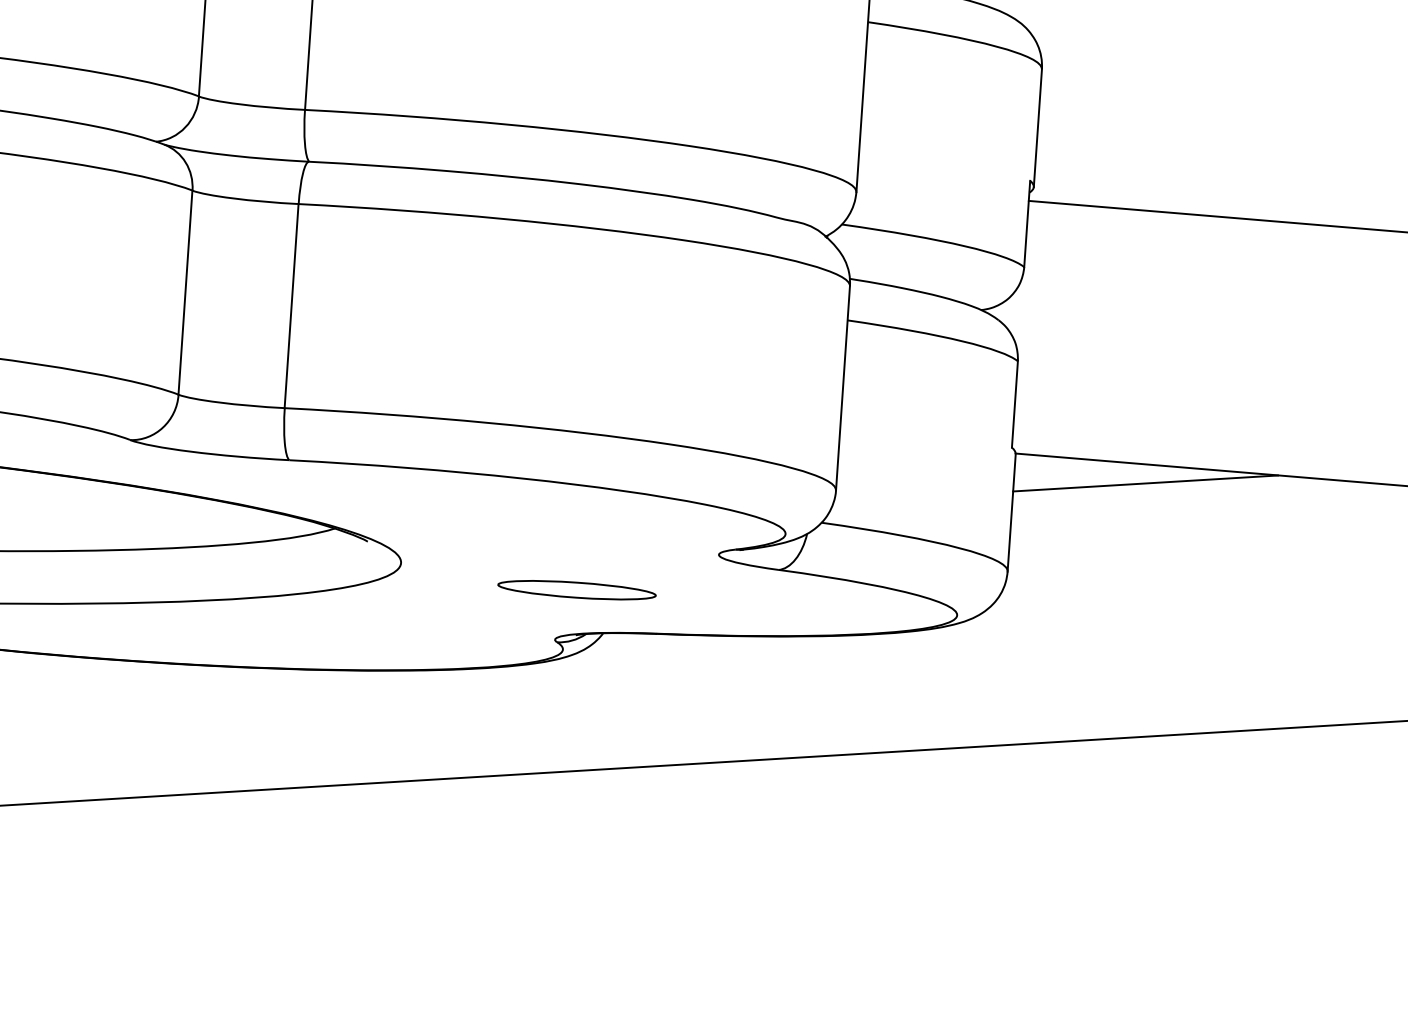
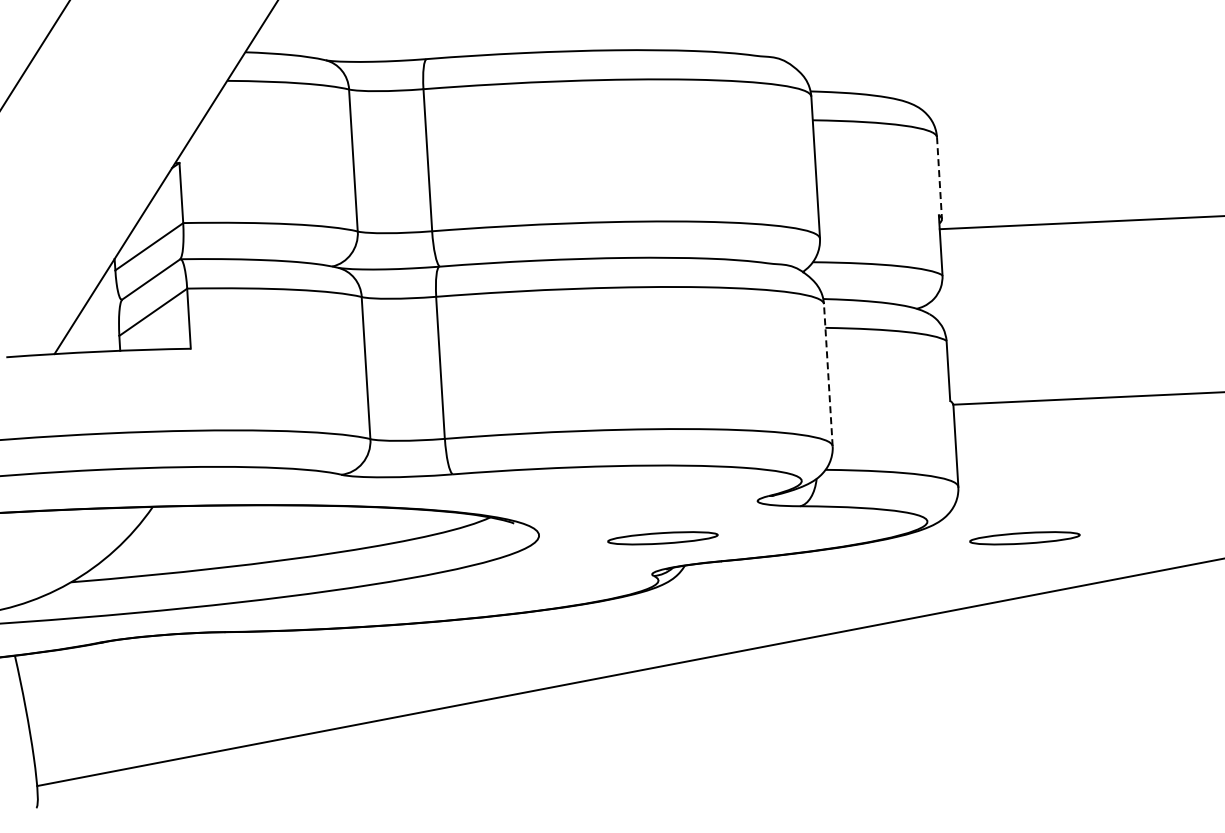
line: (1037, 128) -> (939, 178), solid -> dashed
line: (843, 387) -> (828, 374), solid -> dashed
line: (1145, 483) -> (1045, 413), removed
part: (1092, 657) -> (1024, 538), added

